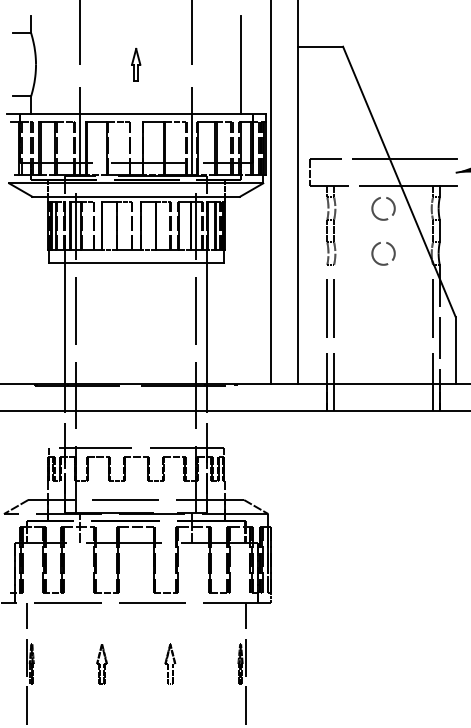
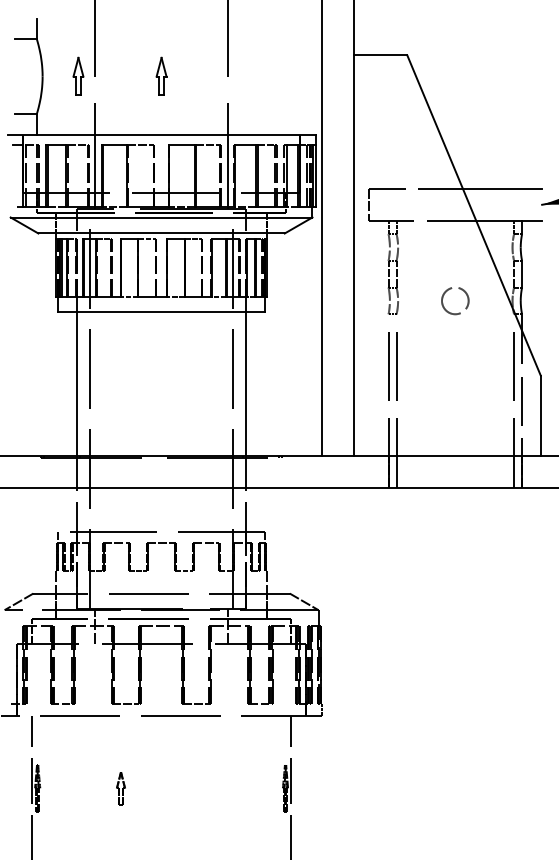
part: (66, 64) -> (78, 76), added
line: (241, 64) -> (286, 76), removed
part: (379, 199) -> (450, 236), removed
part: (170, 663) -> (202, 787), removed
part: (101, 664) -> (120, 788), size x0.7

